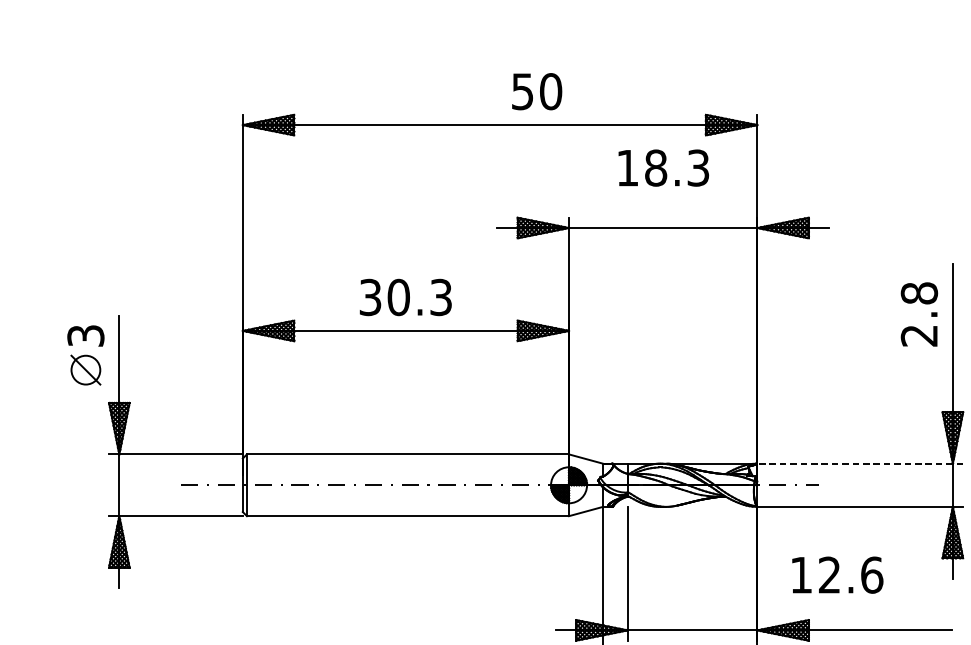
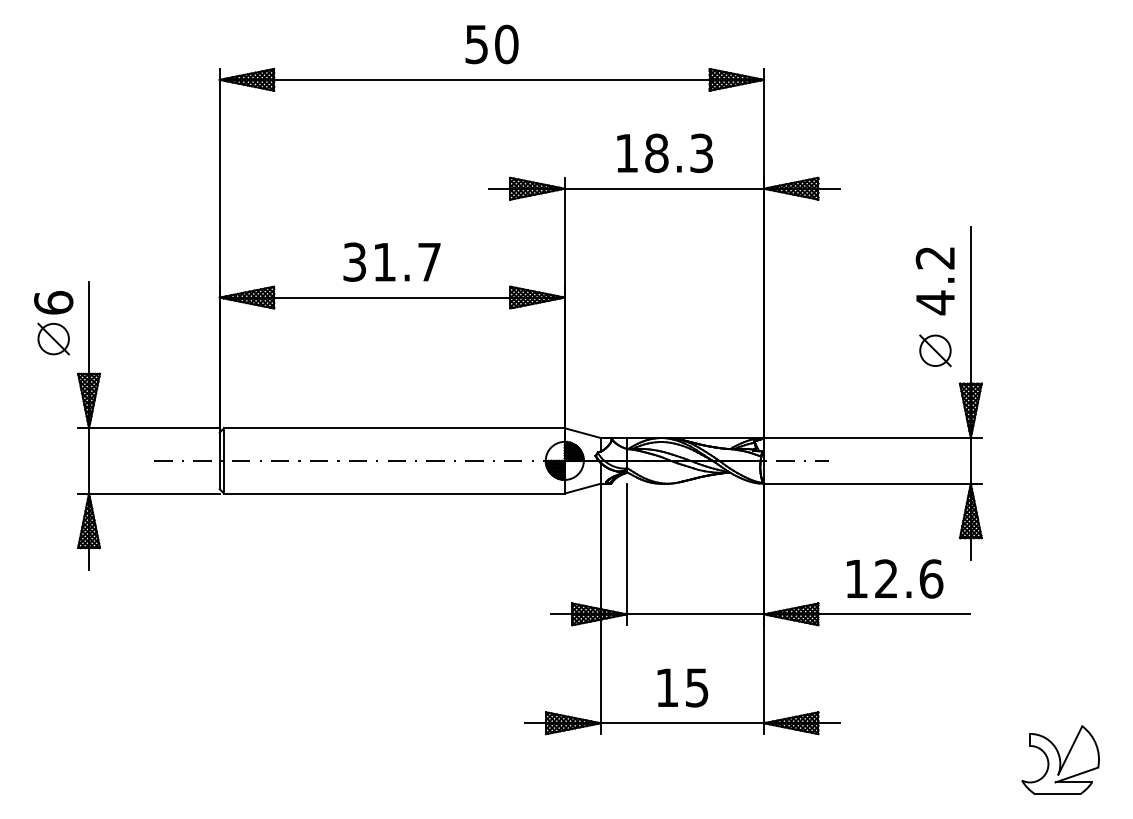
text: (536, 91) -> (491, 44), moved
text: (663, 168) -> (664, 153), moved
text: (419, 296) -> (406, 261), 30.3 -> 31.7
text: (919, 314) -> (935, 280), 2.8 -> 4.2
text: (85, 335) -> (53, 302), 3 -> 6
part: (919, 380) -> (935, 350), added
line: (859, 464) -> (872, 438), dashed -> solid
text: (838, 574) -> (895, 578), moved

